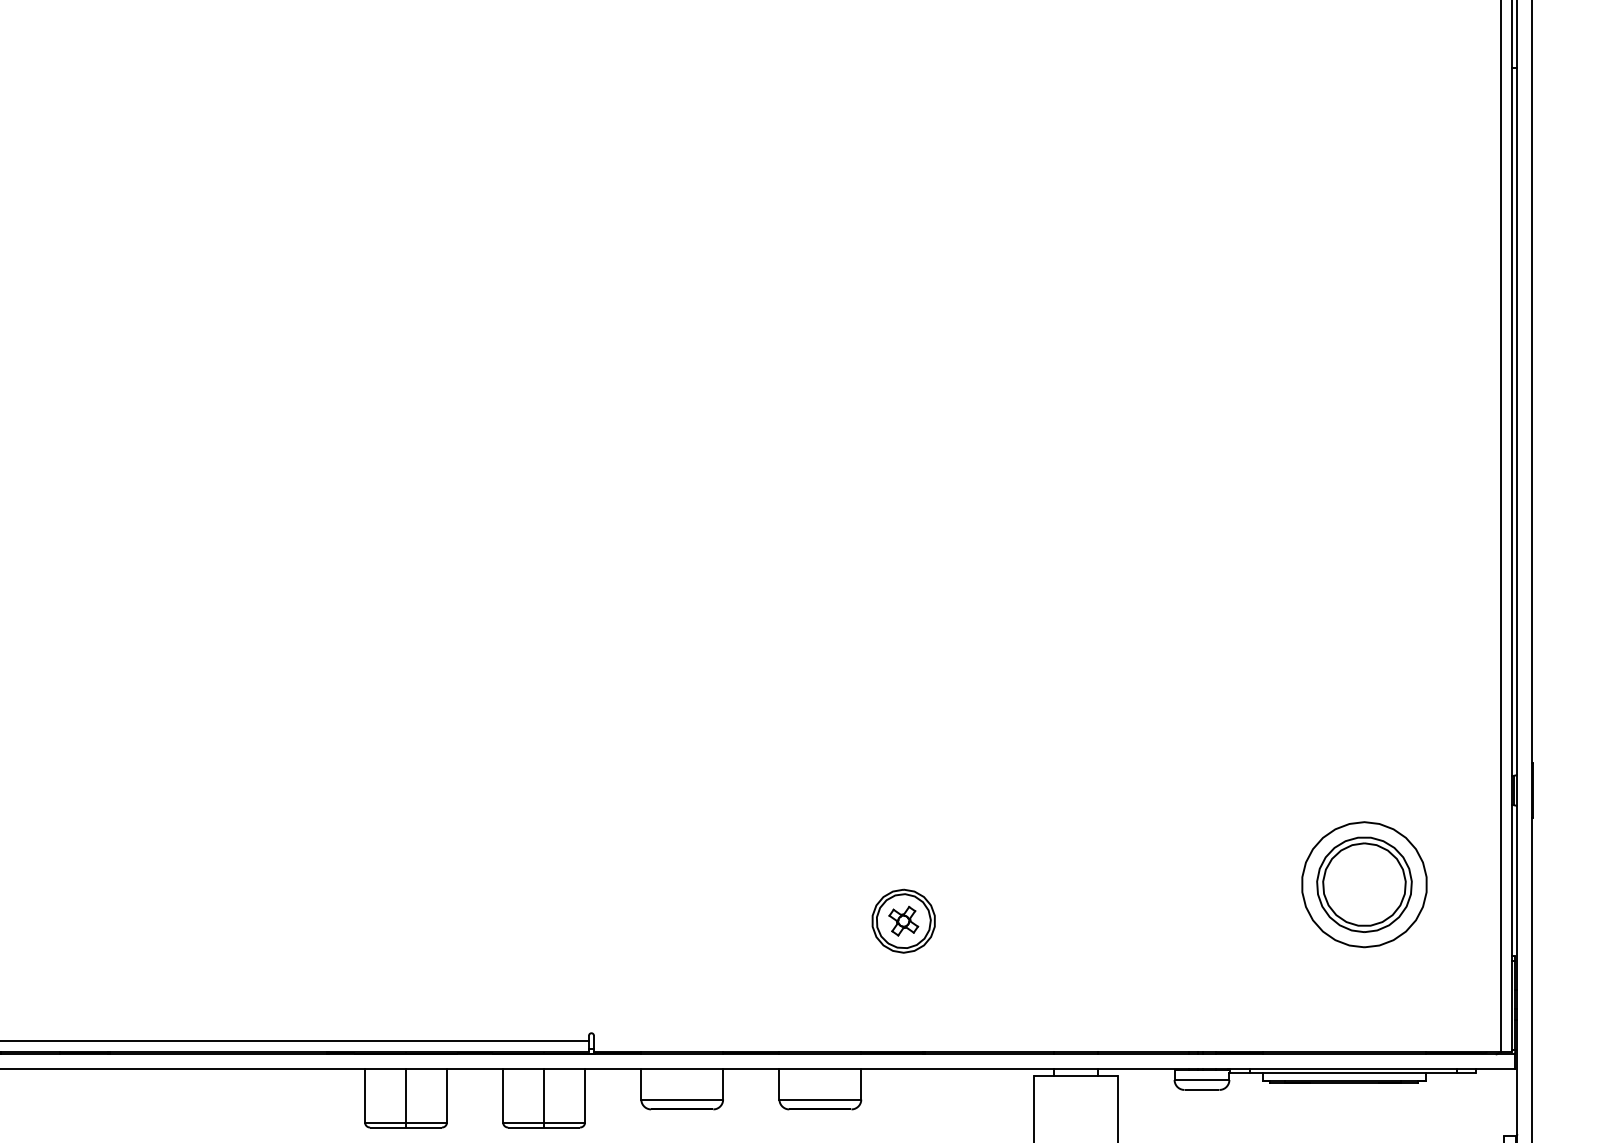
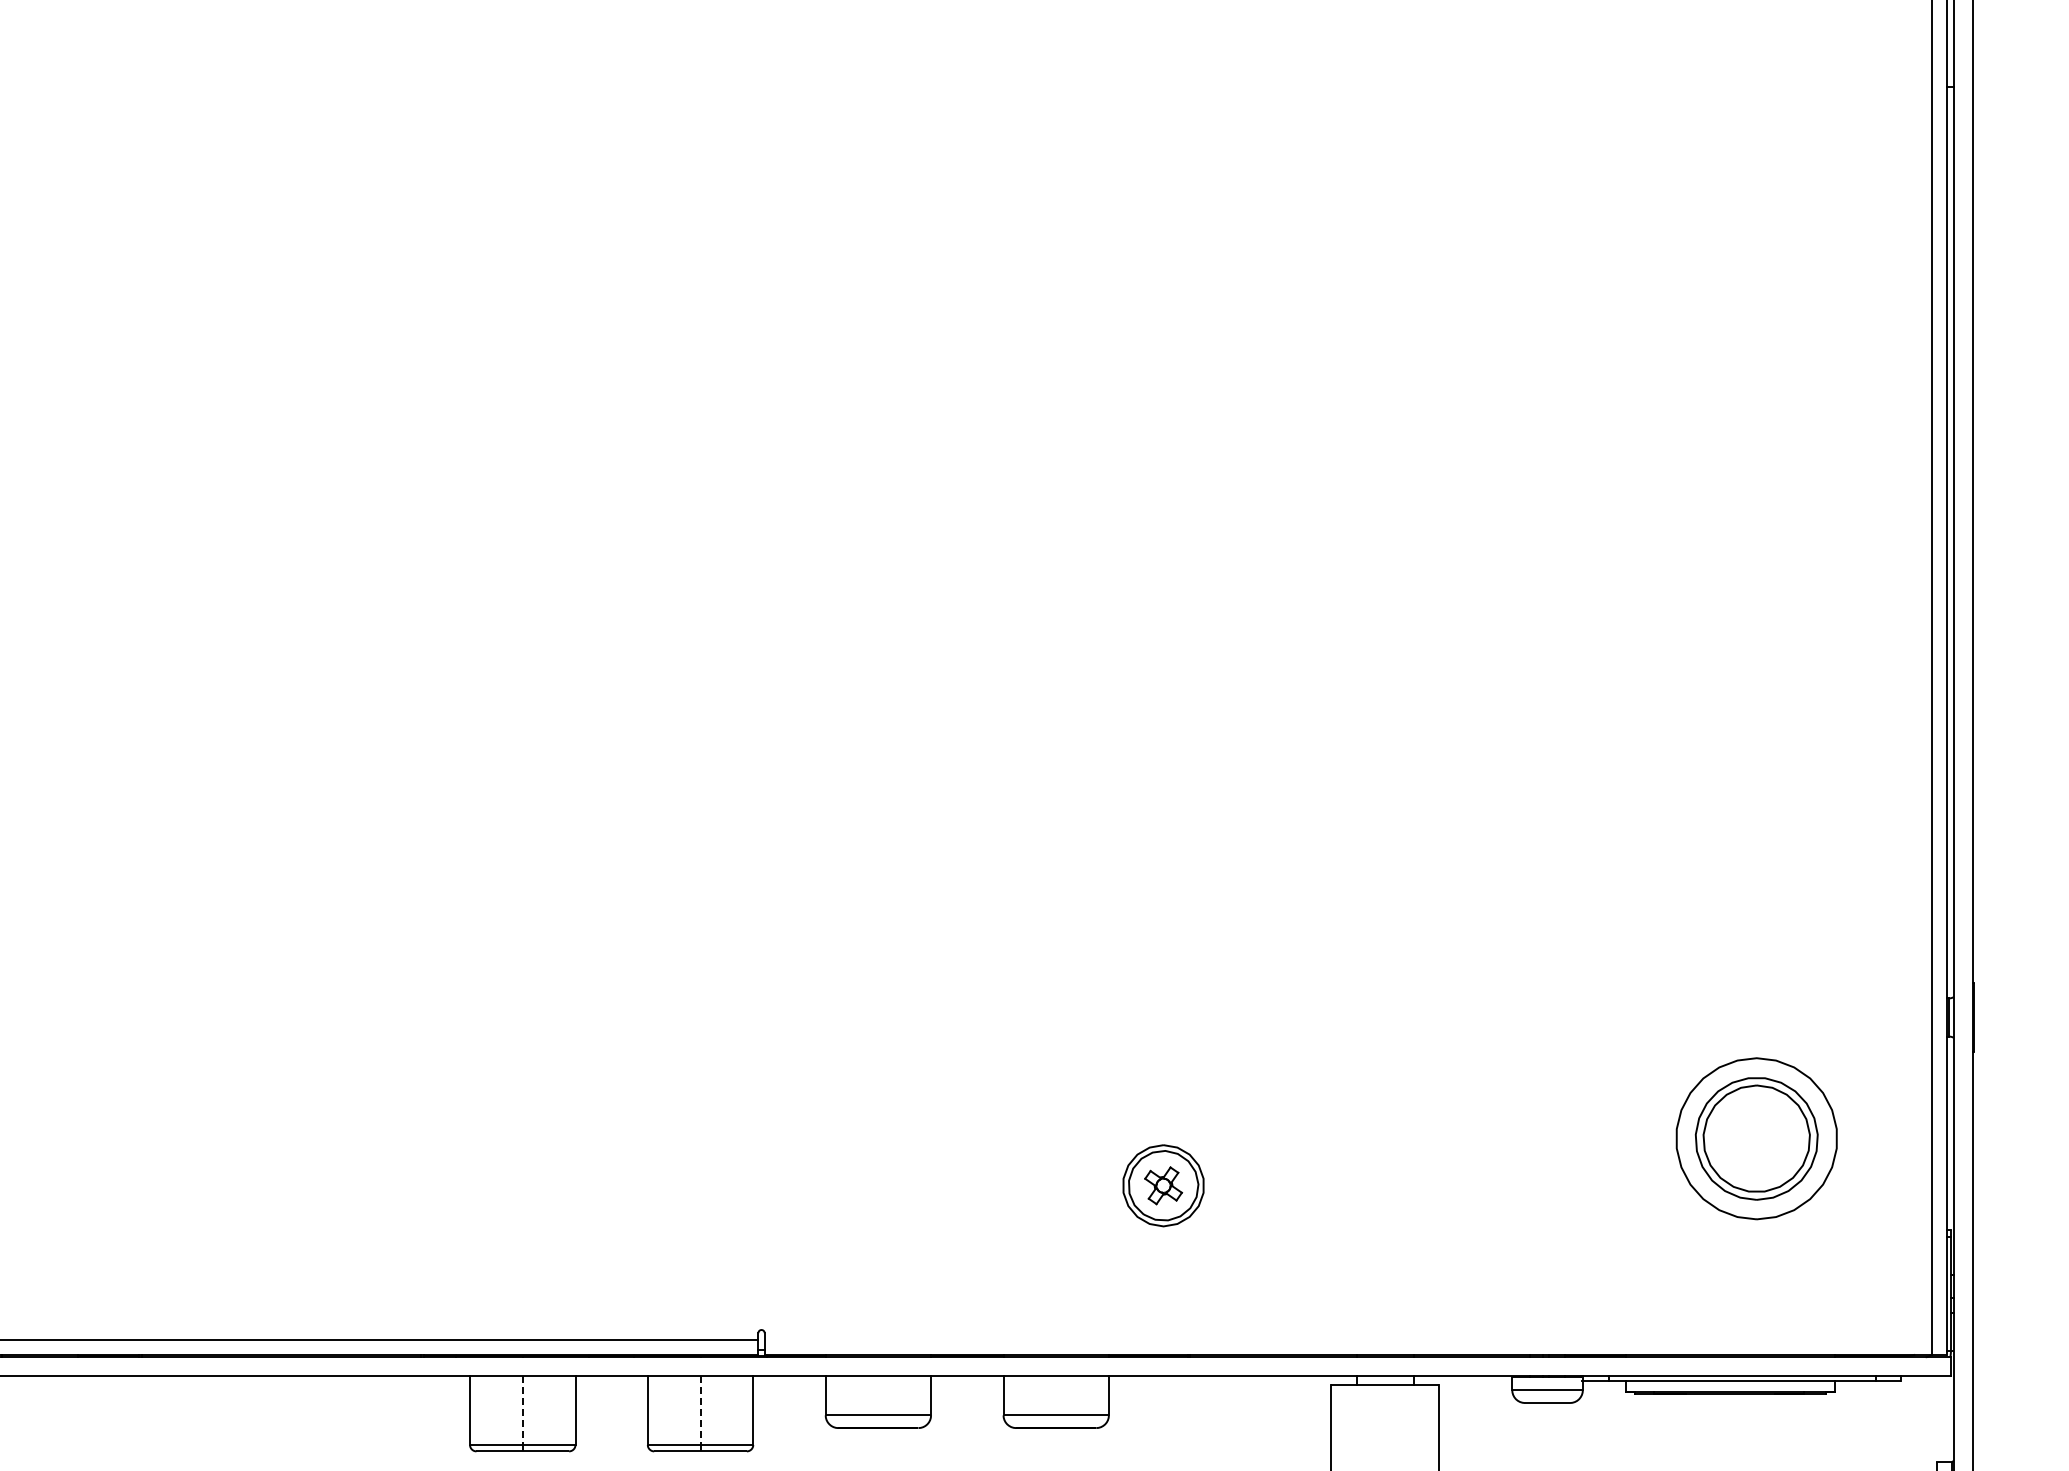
line: (405, 1096) -> (522, 1411), solid -> dashed
line: (544, 1096) -> (700, 1411), solid -> dashed

